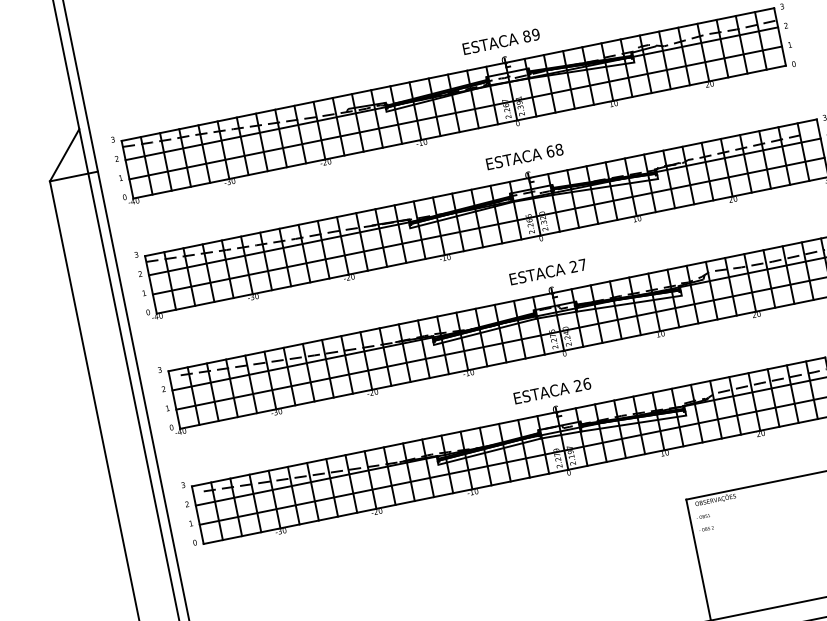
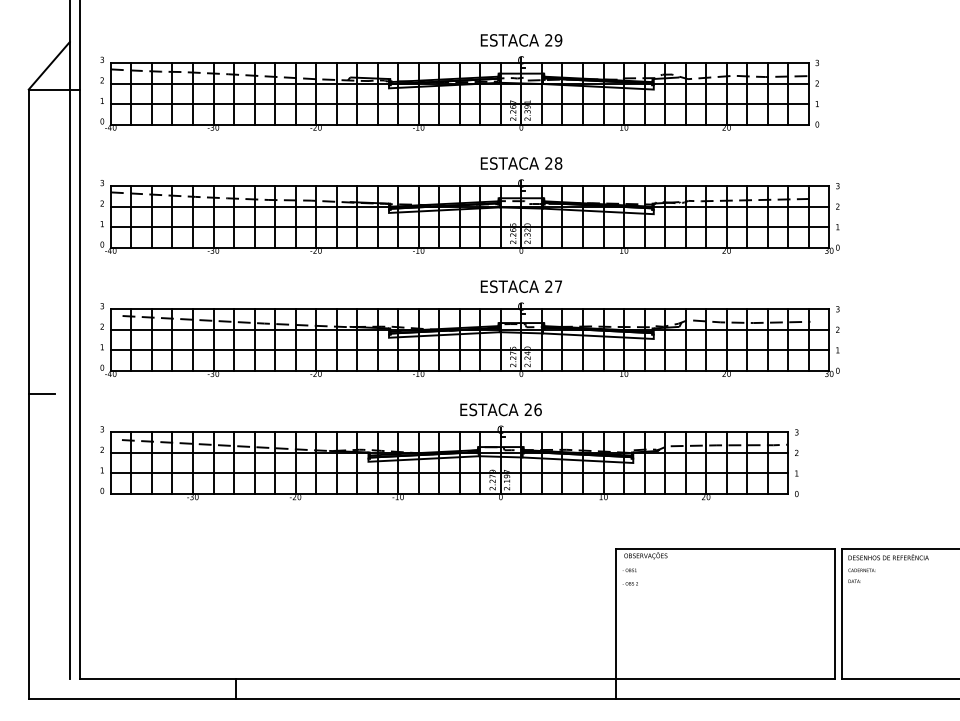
text: (526, 36) -> (548, 40), 89 -> 29
text: (549, 151) -> (548, 163), 68 -> 28
line: (119, 464) -> (41, 394), added

